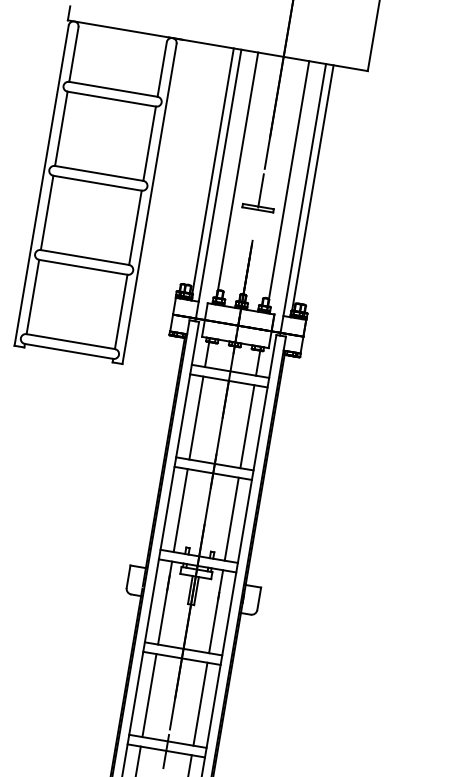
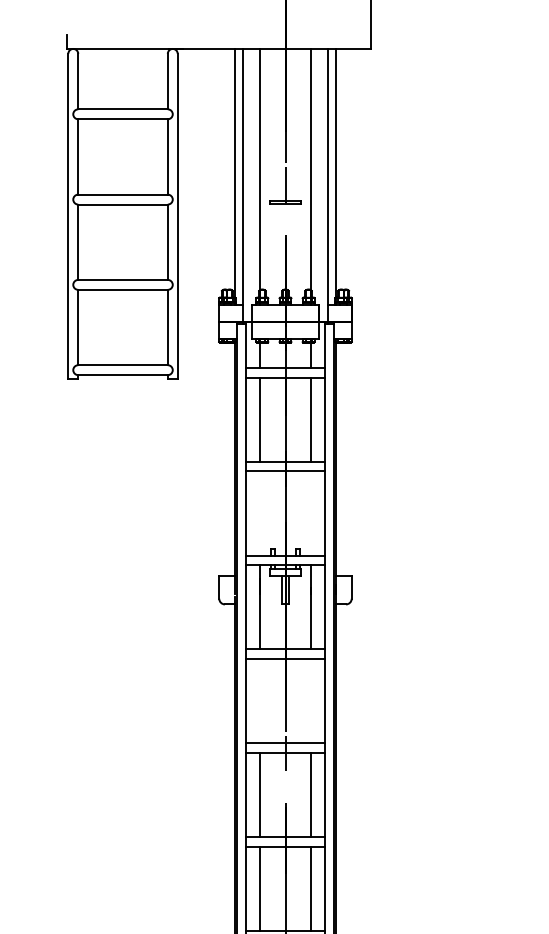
line: (180, 510) -> (259, 513), removed
line: (231, 519) -> (311, 513), removed
line: (149, 695) -> (259, 701), removed
line: (200, 704) -> (311, 701), removed

